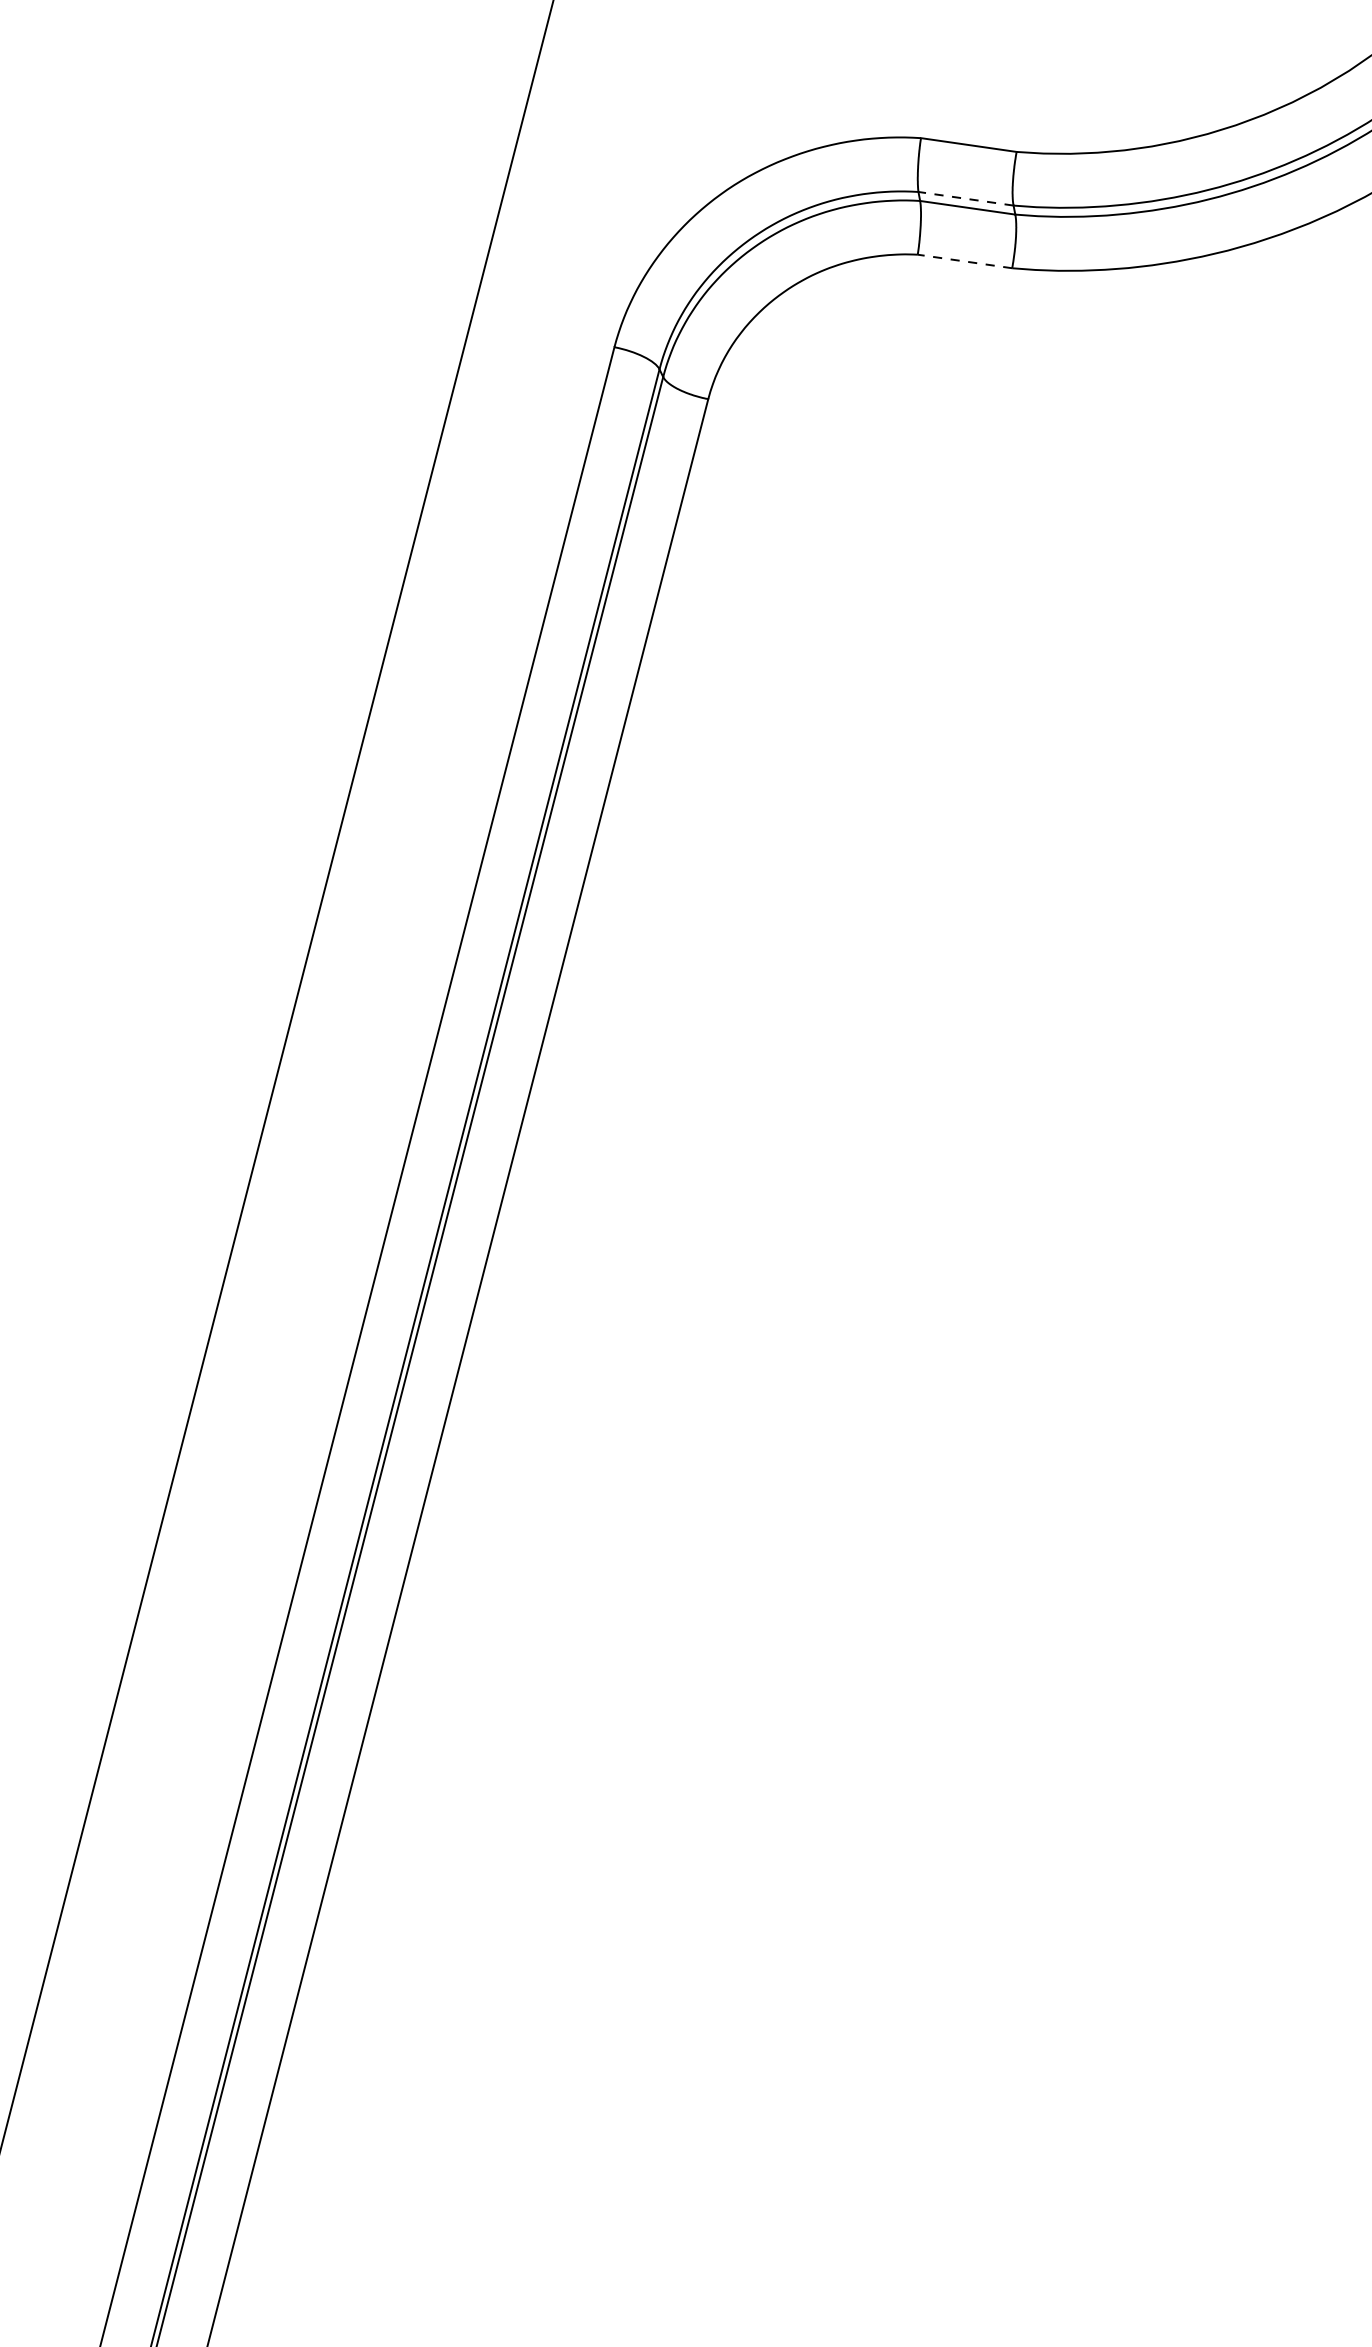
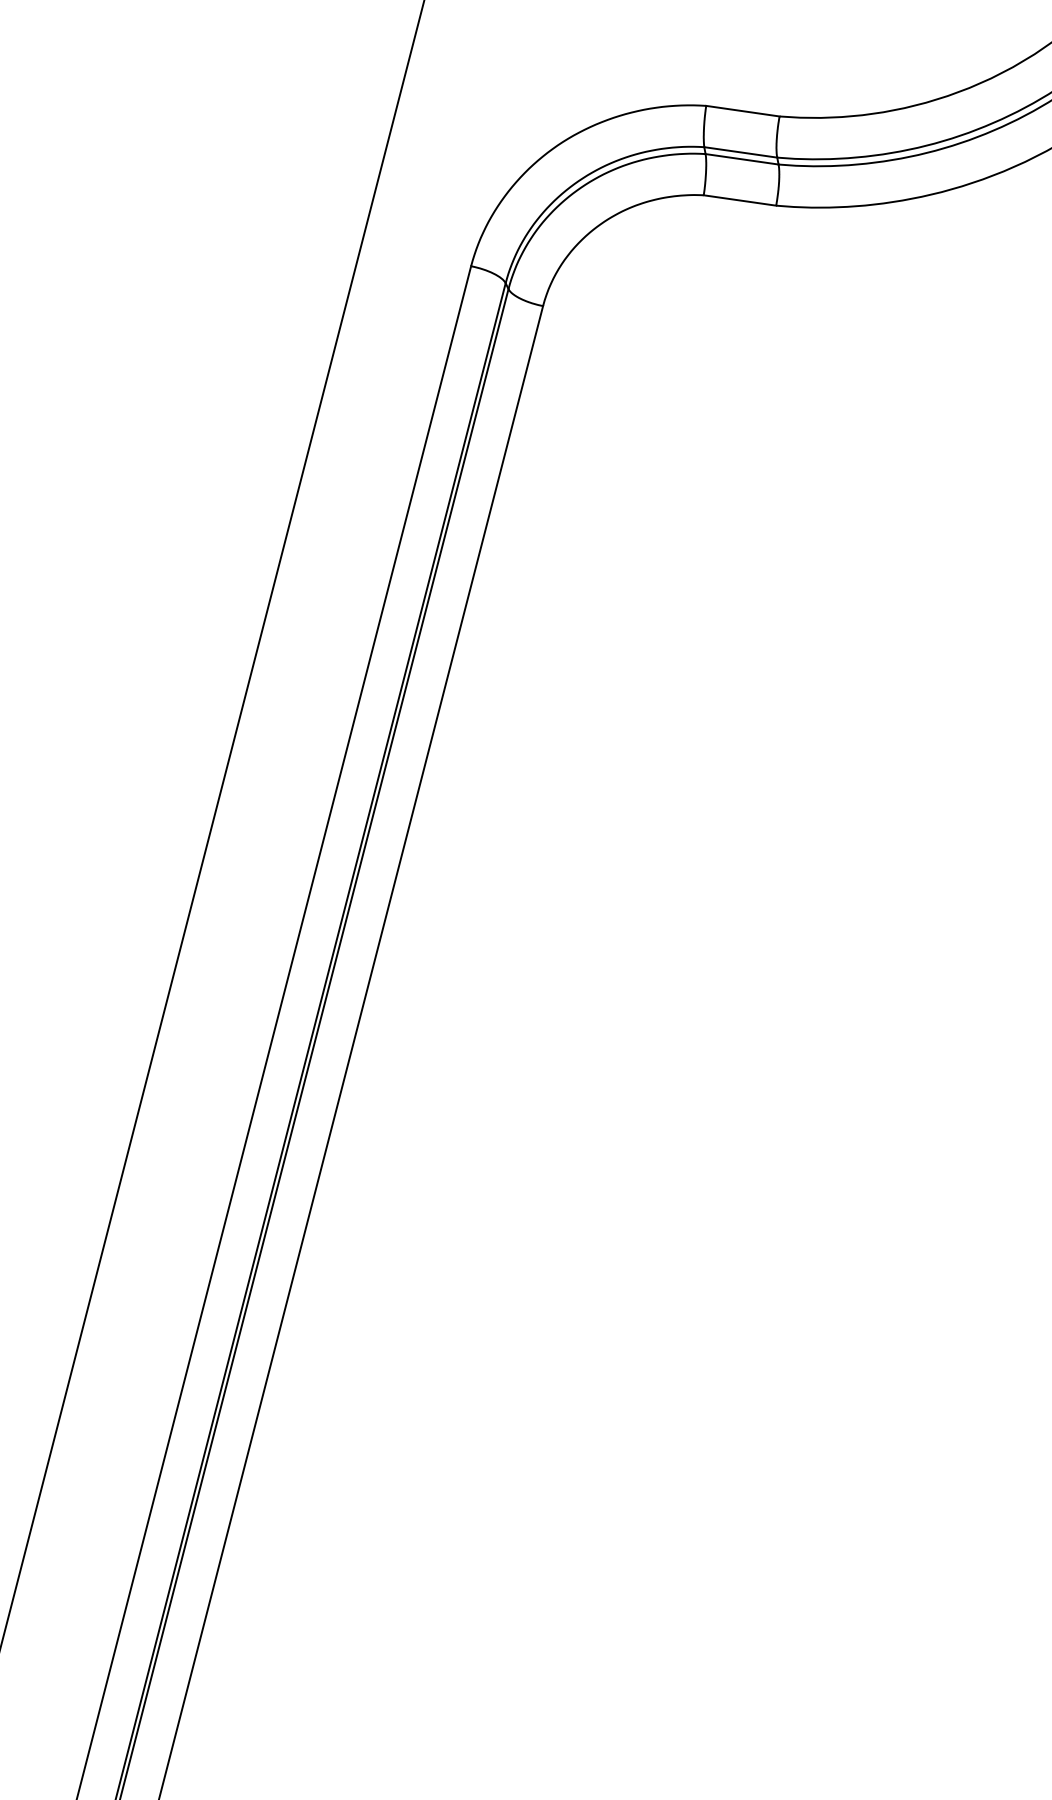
line: (965, 198) -> (740, 152), dashed -> solid
line: (964, 261) -> (739, 200), dashed -> solid

